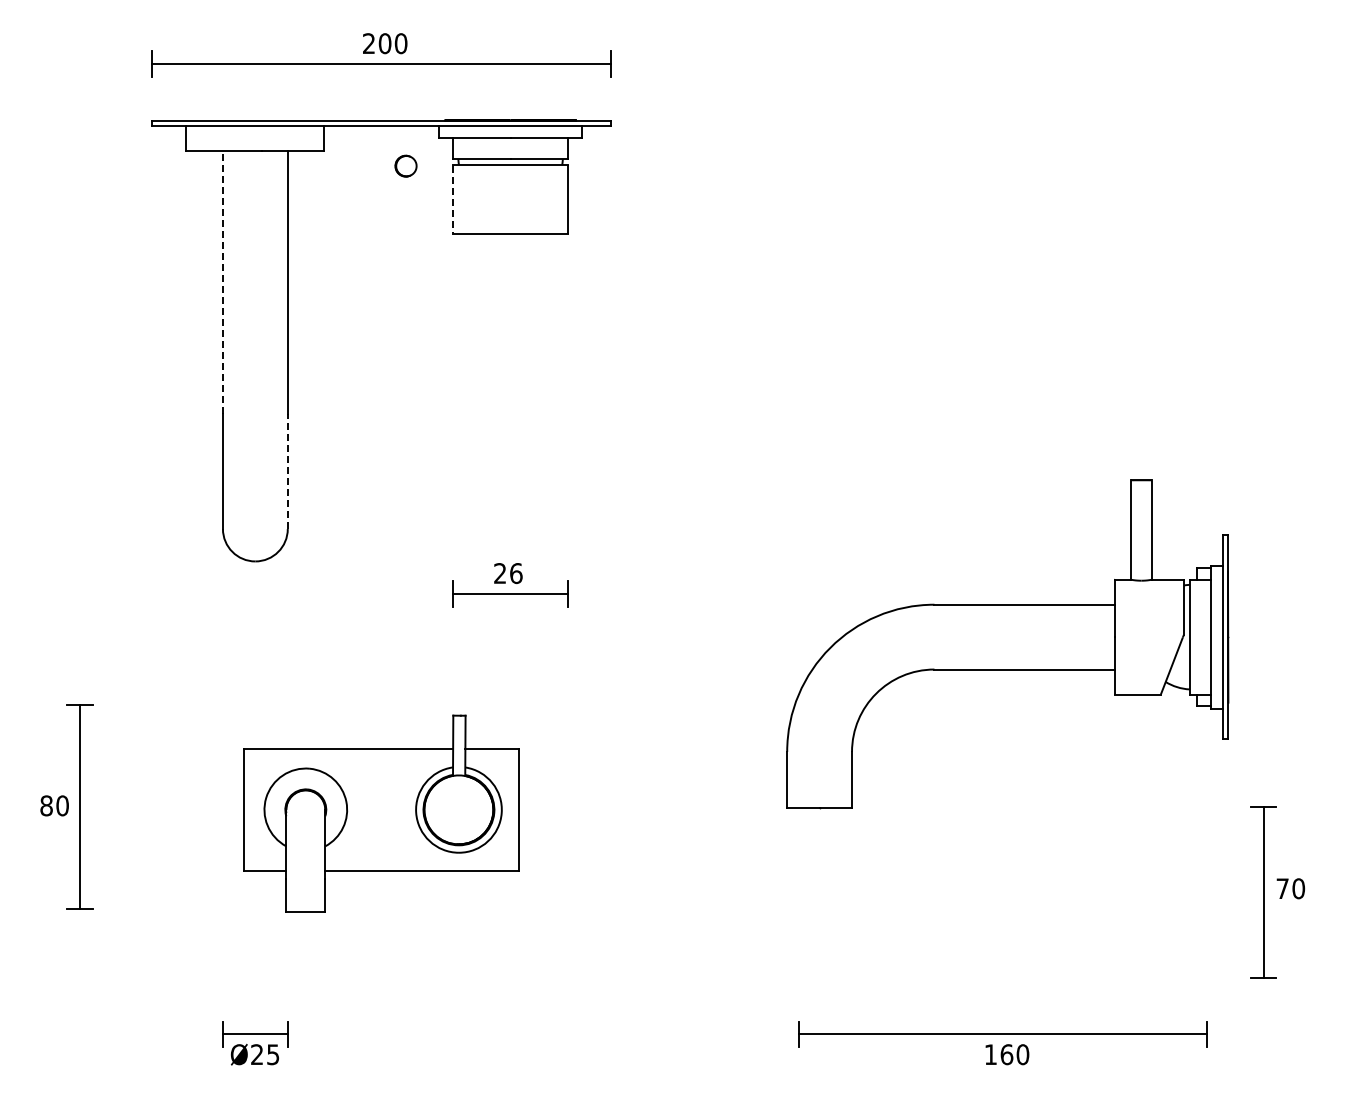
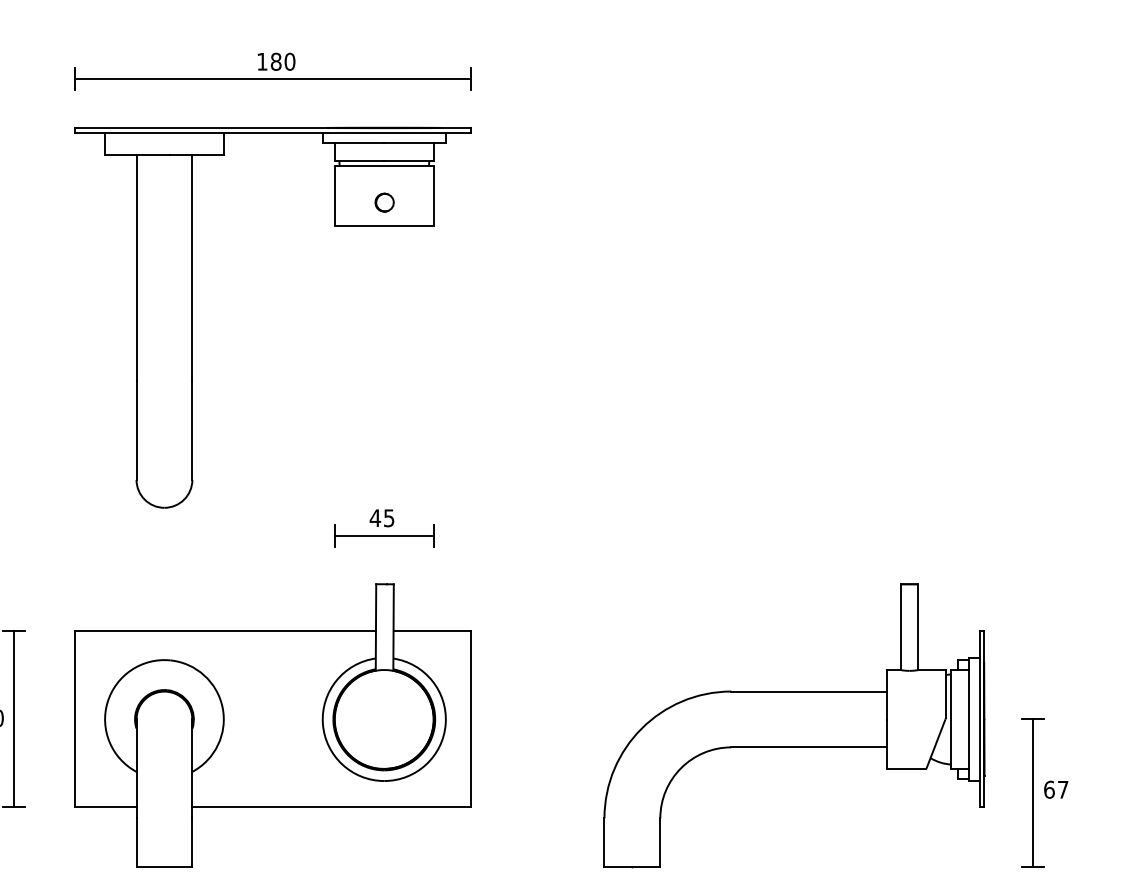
text: (377, 43) -> (269, 61), 200 -> 180
part: (405, 165) -> (384, 202), moved
line: (453, 199) -> (335, 196), dashed -> solid
line: (222, 282) -> (136, 267), dashed -> solid
line: (287, 471) -> (192, 430), dashed -> solid
text: (507, 573) -> (381, 518), 26 -> 45
part: (1007, 644) -> (794, 725), moved
part: (381, 813) -> (273, 724), size x1.67
text: (1290, 888) -> (1056, 789), 70 -> 67

